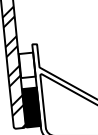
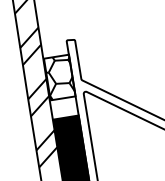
hatch: (27, 65) -> (60, 77), added

